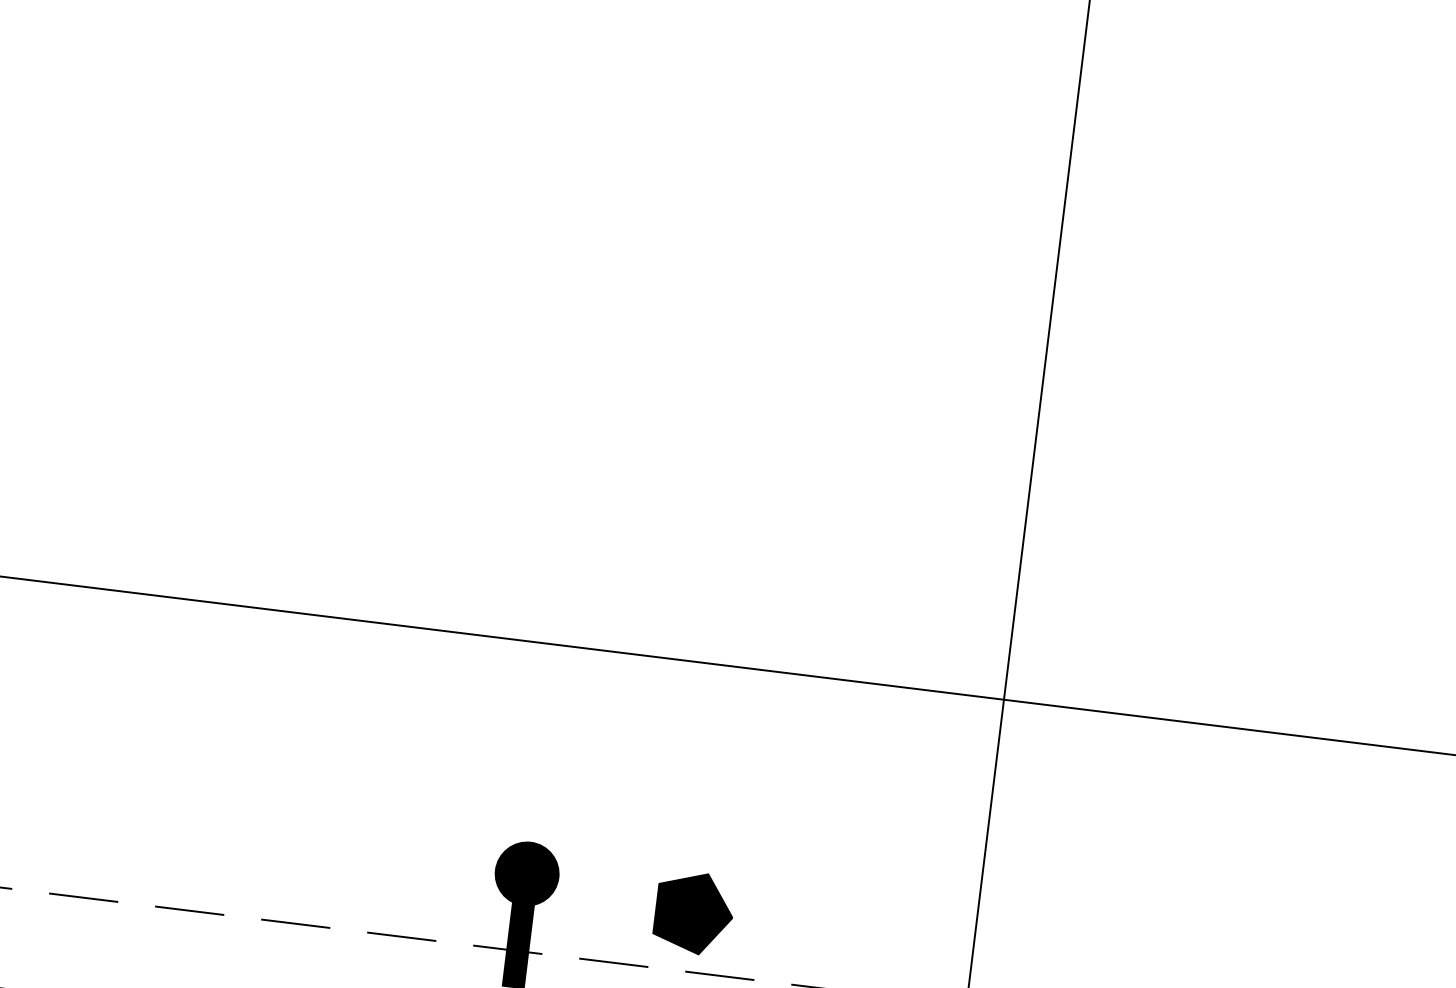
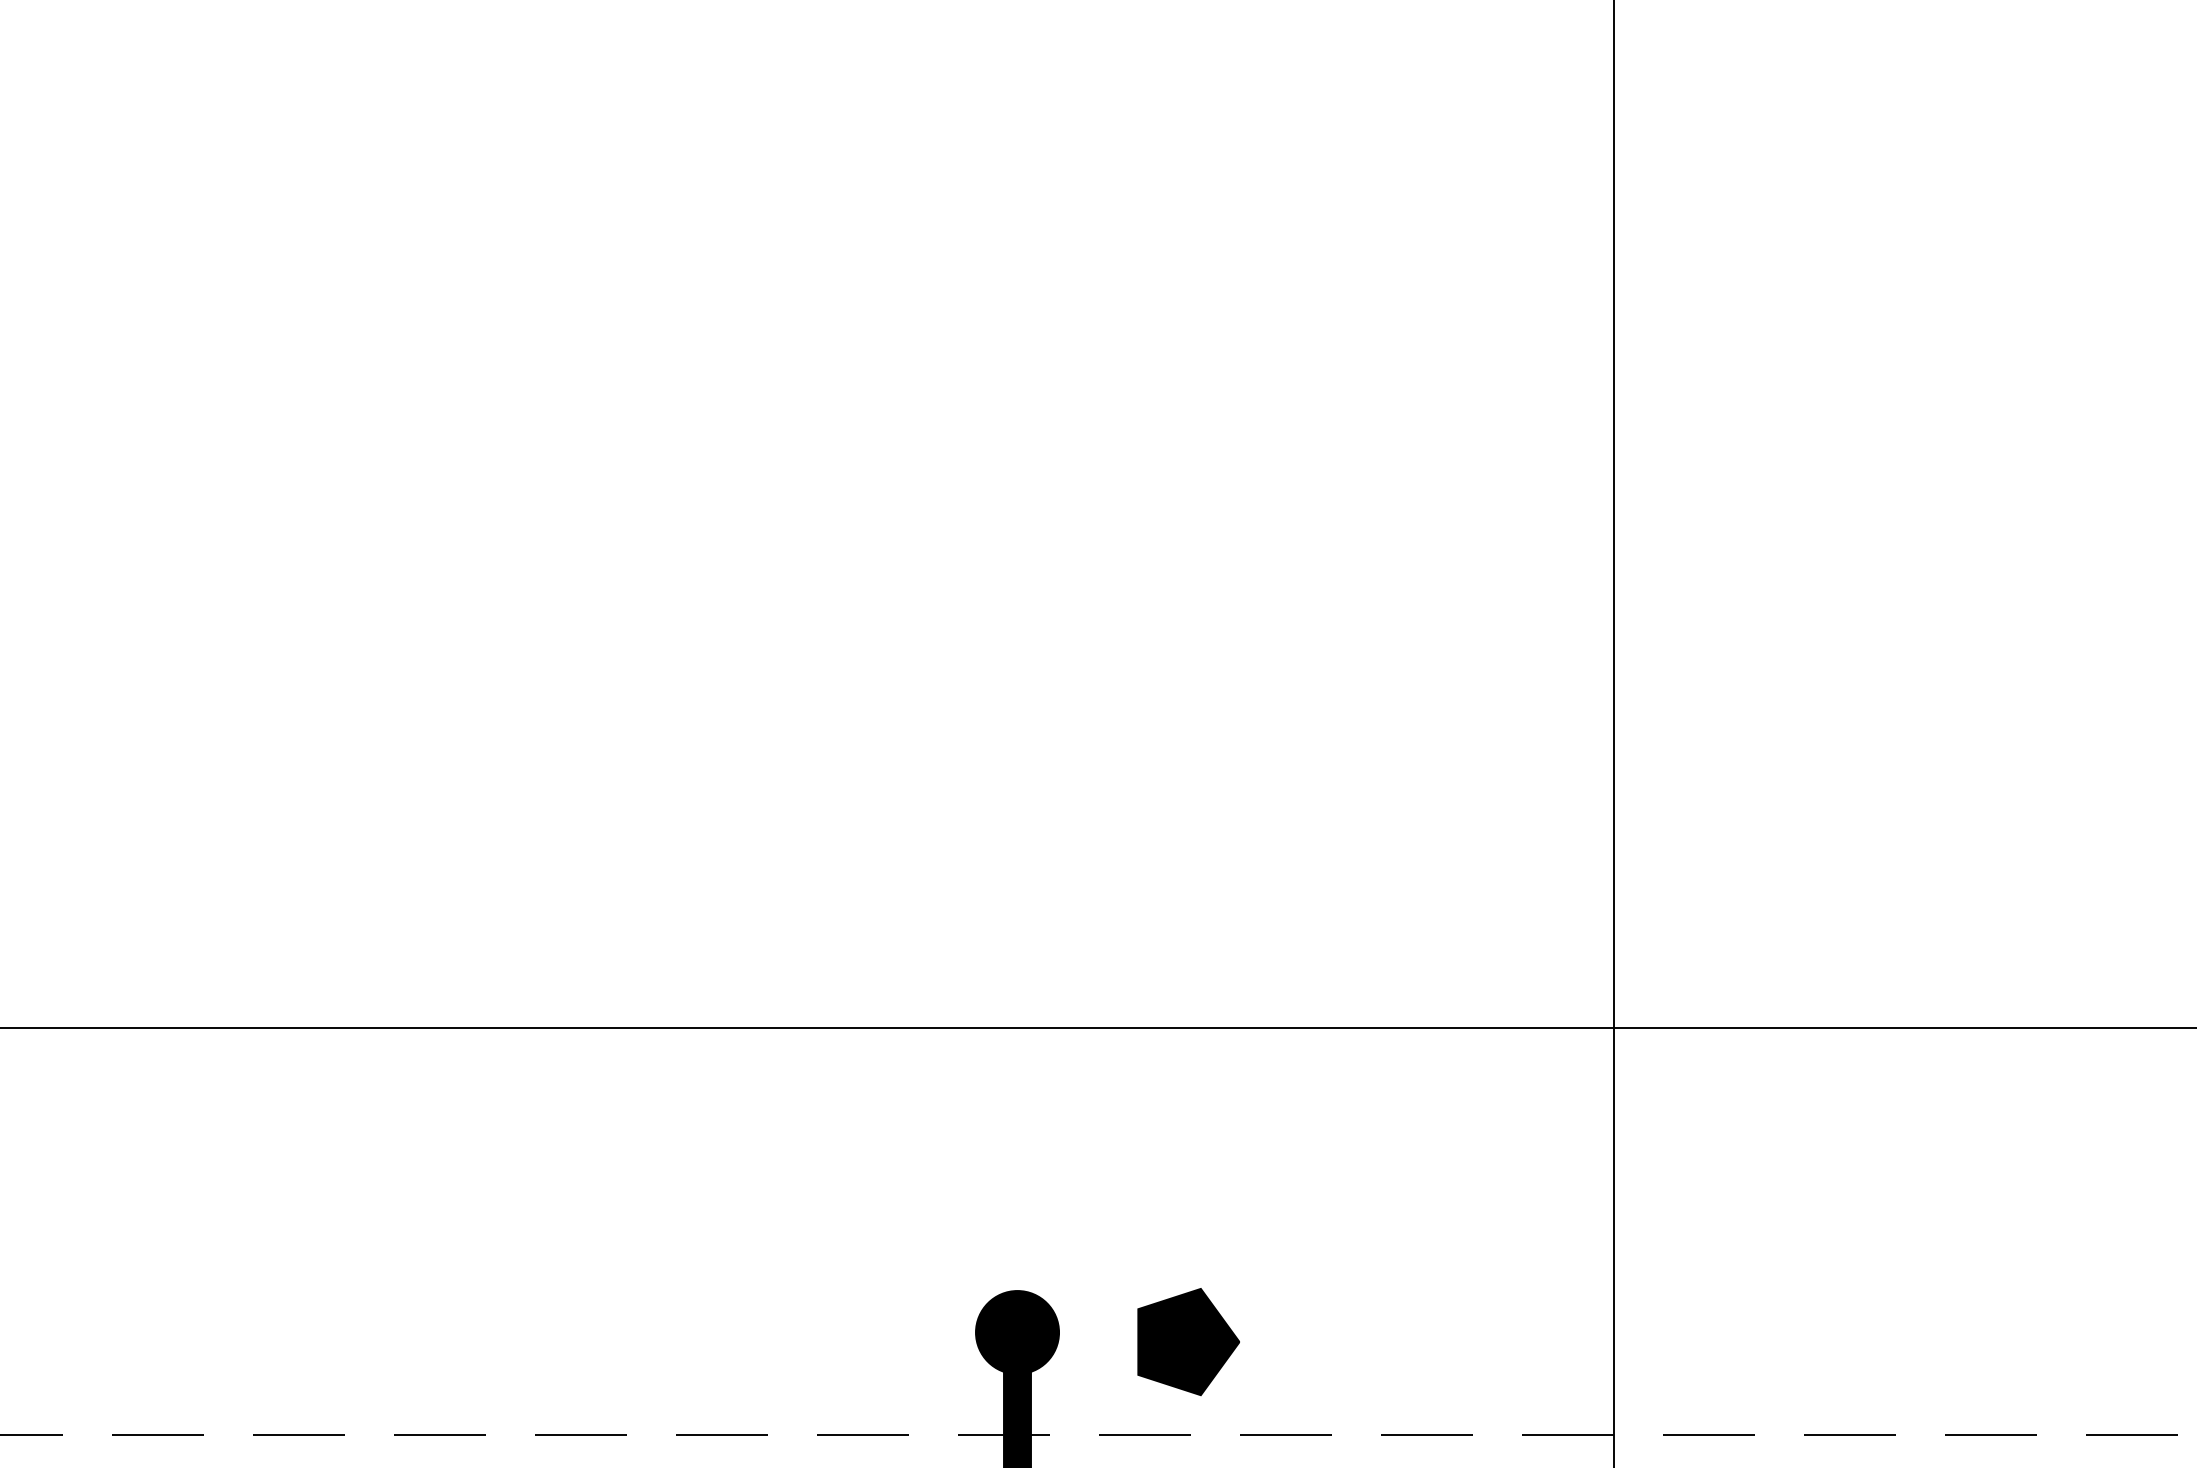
part: (694, 912) -> (1188, 1341), moved

